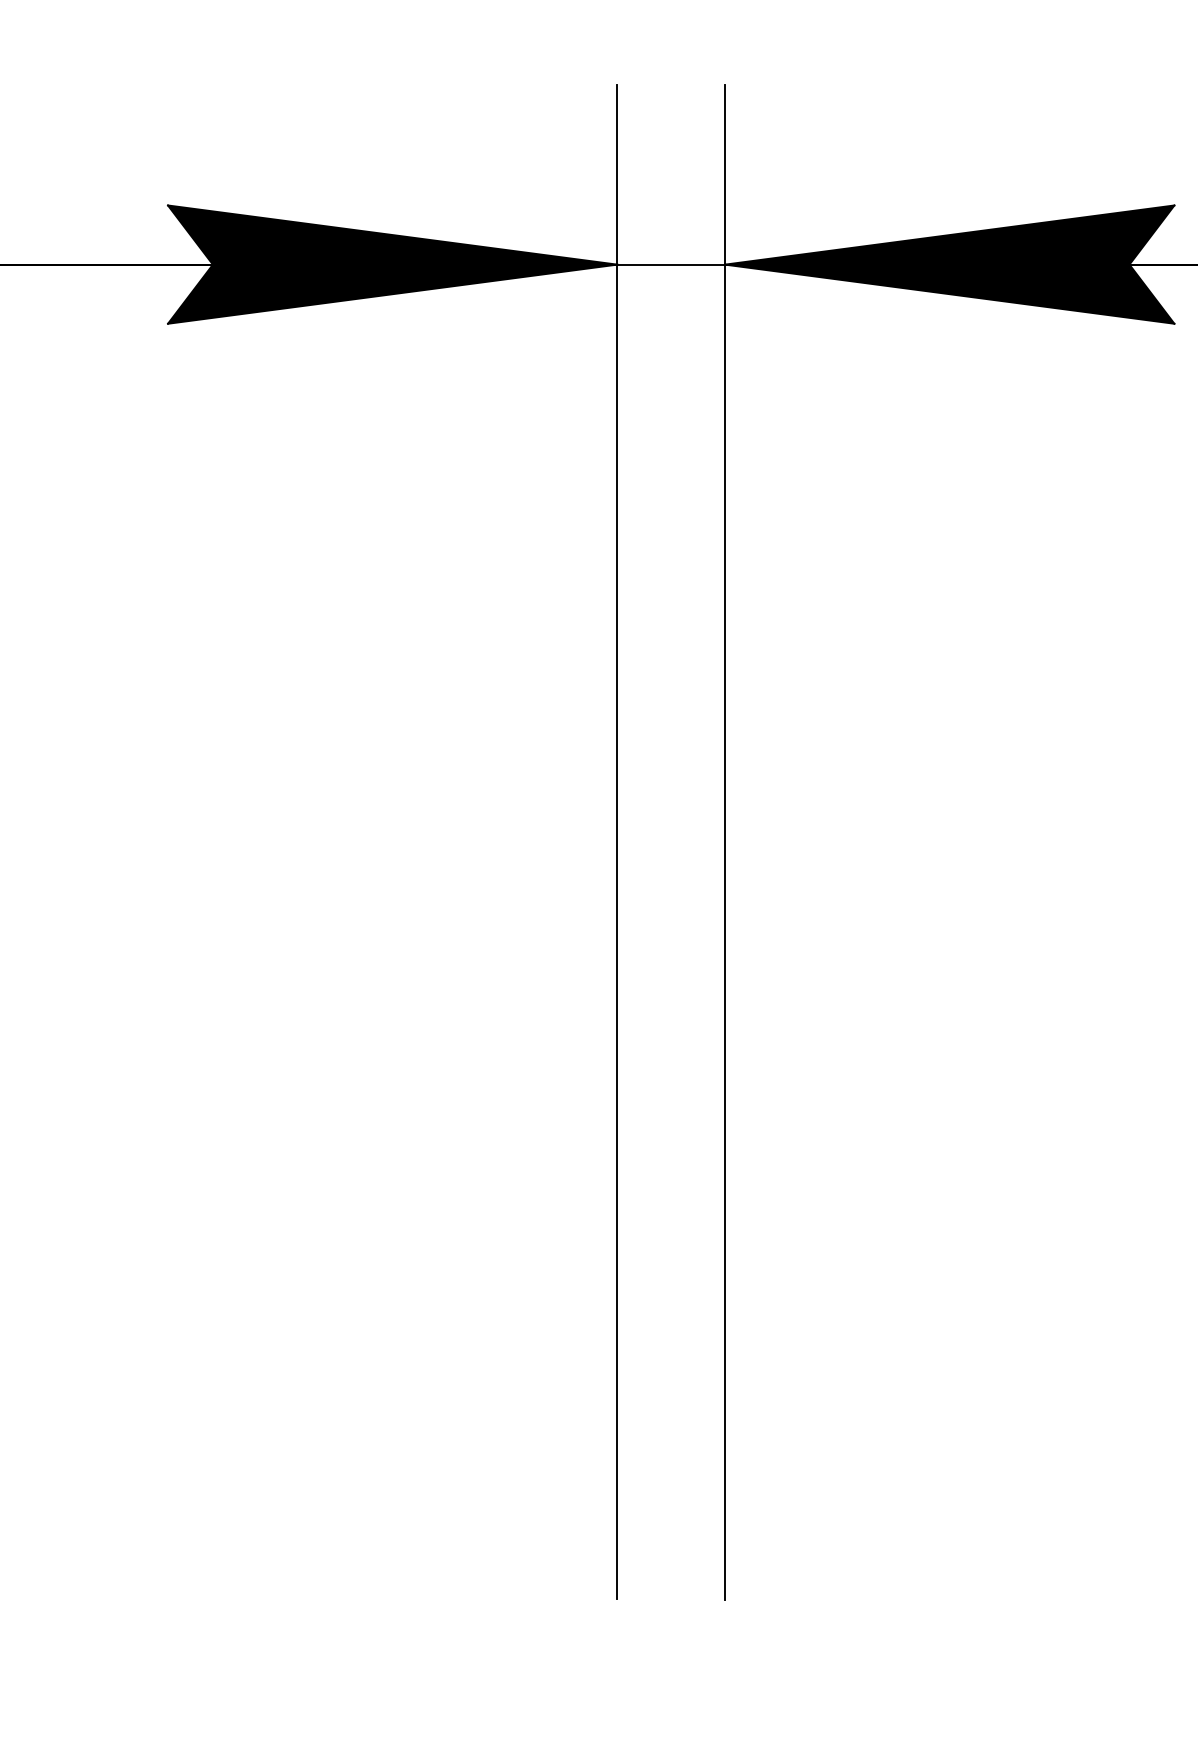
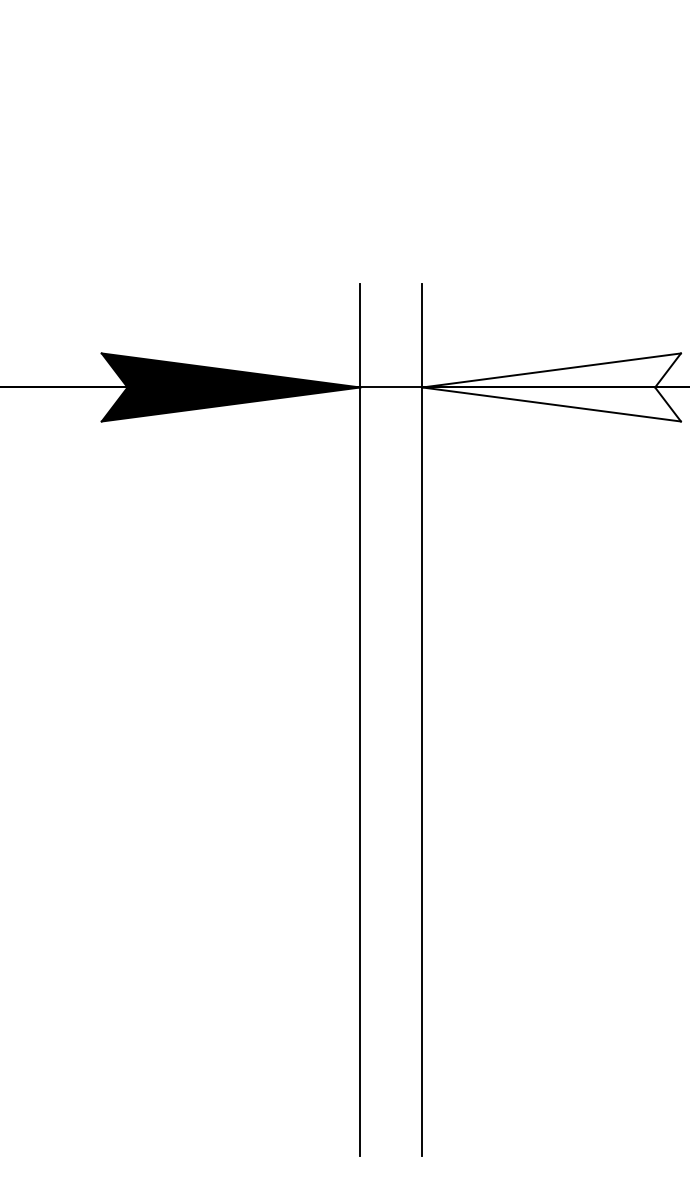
fill: (949, 264) -> (551, 387), removed

